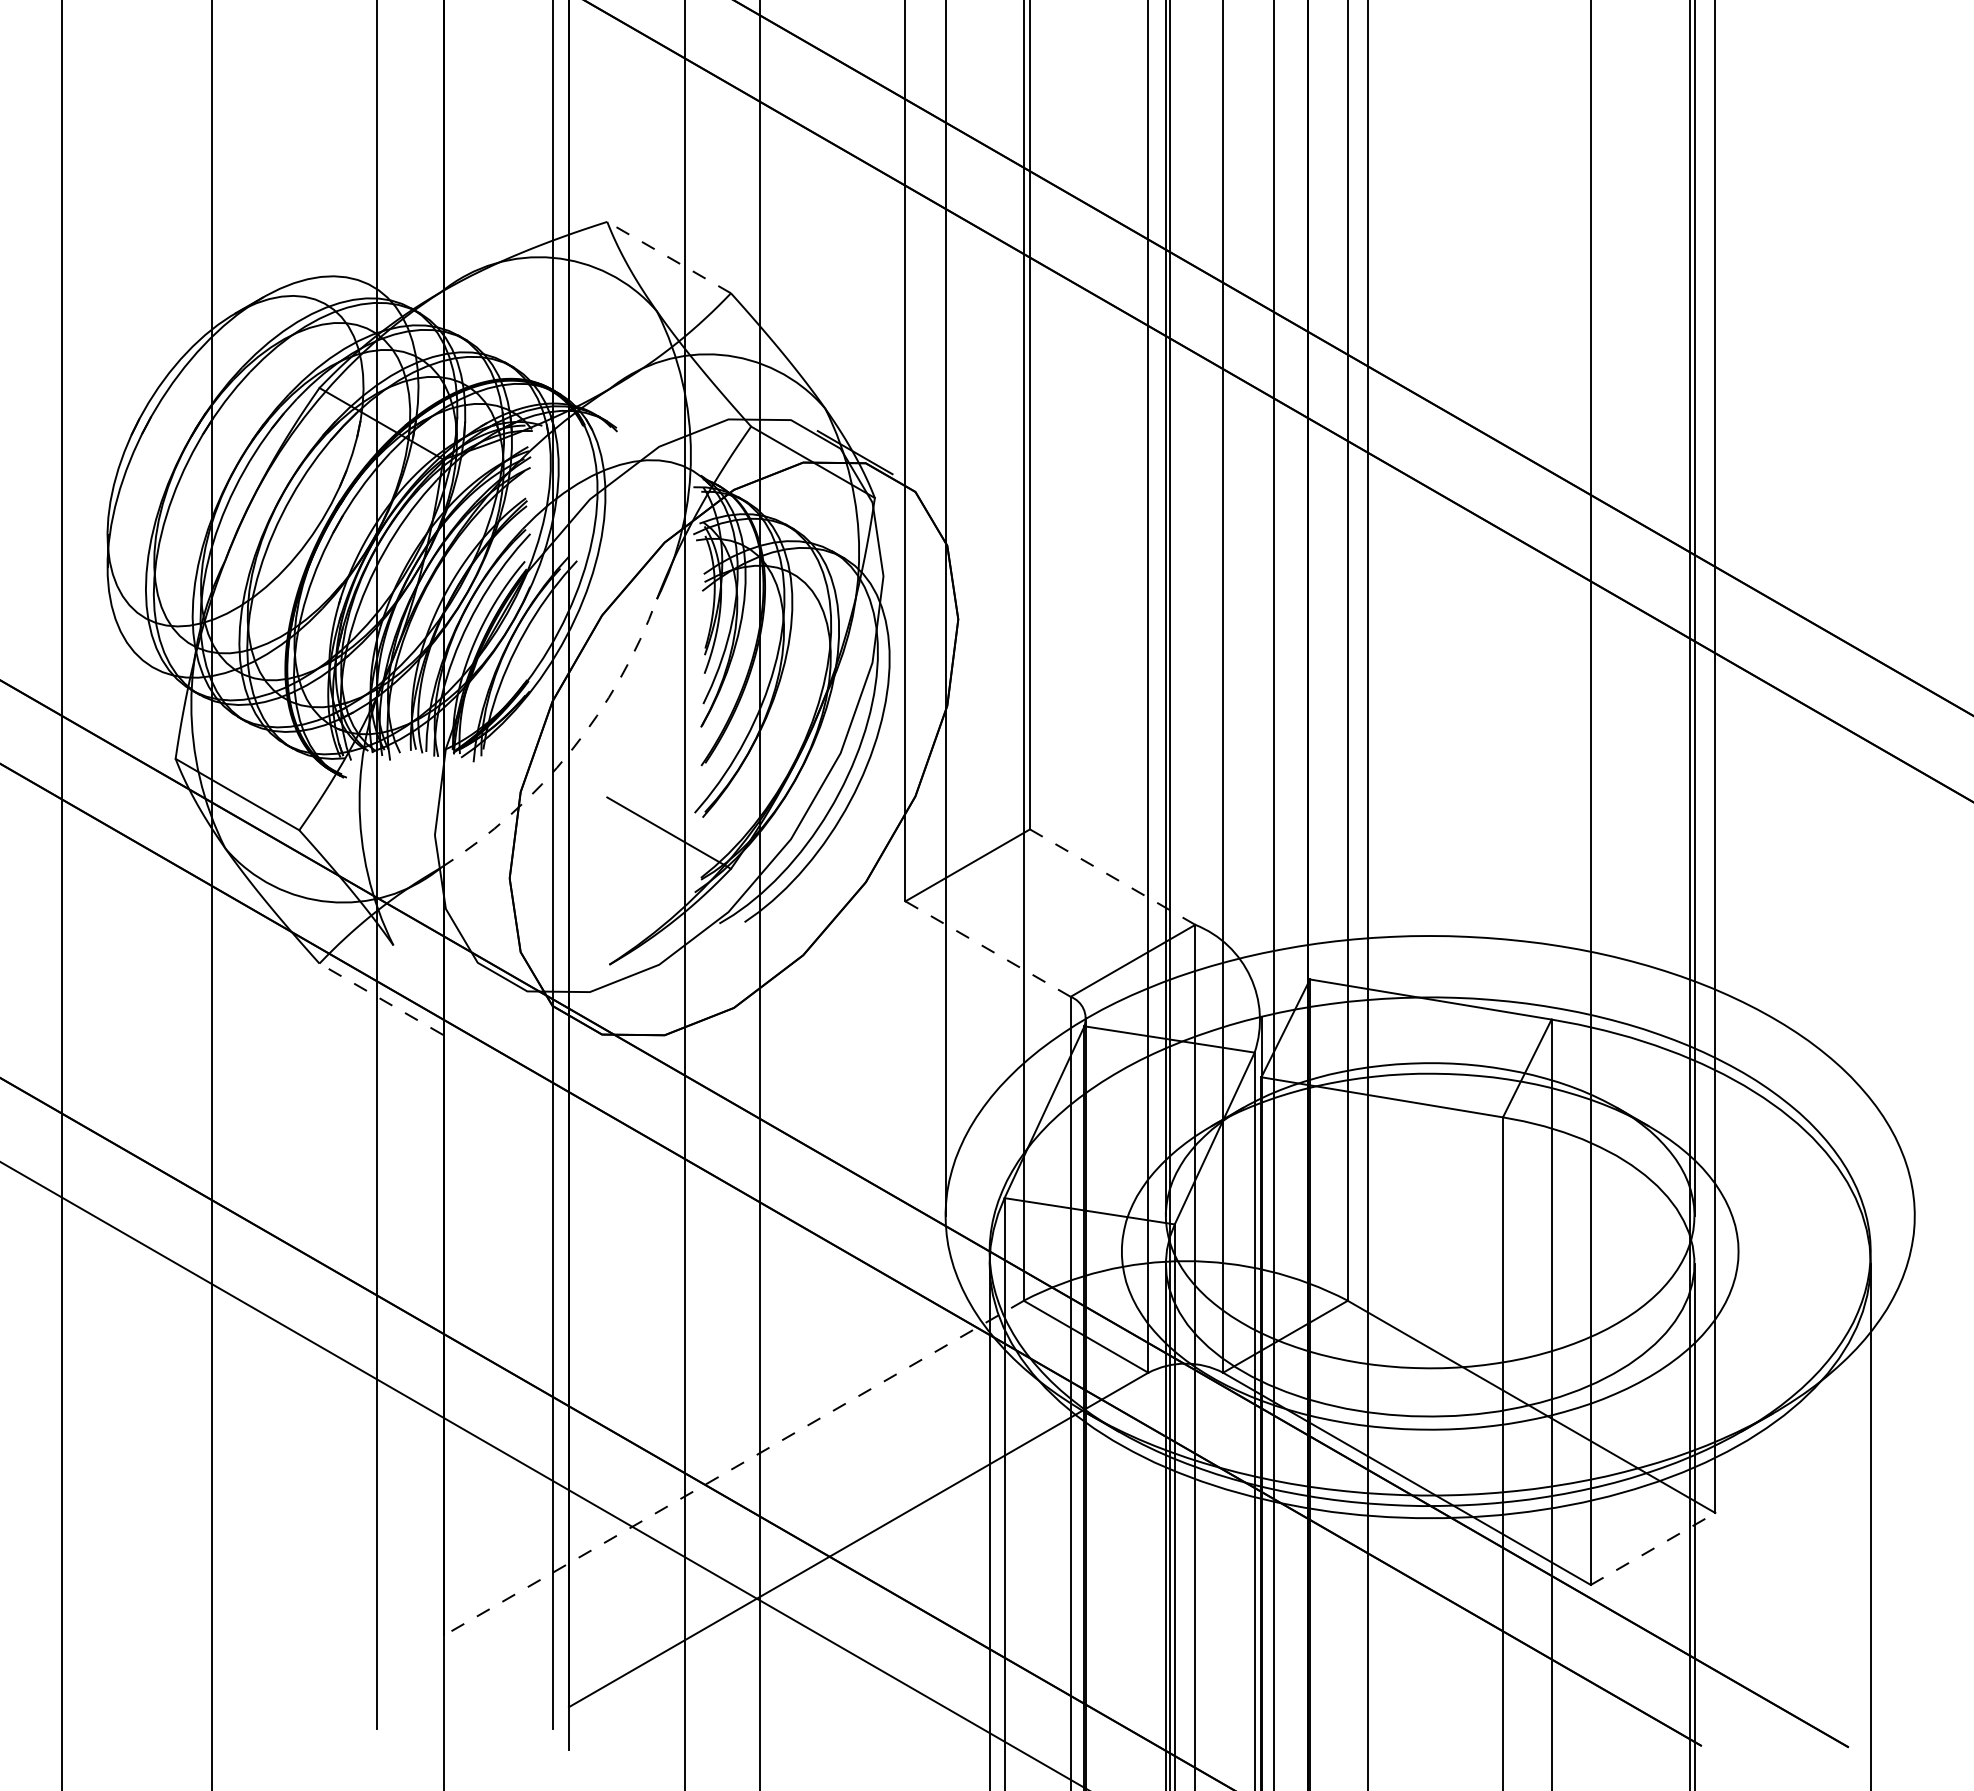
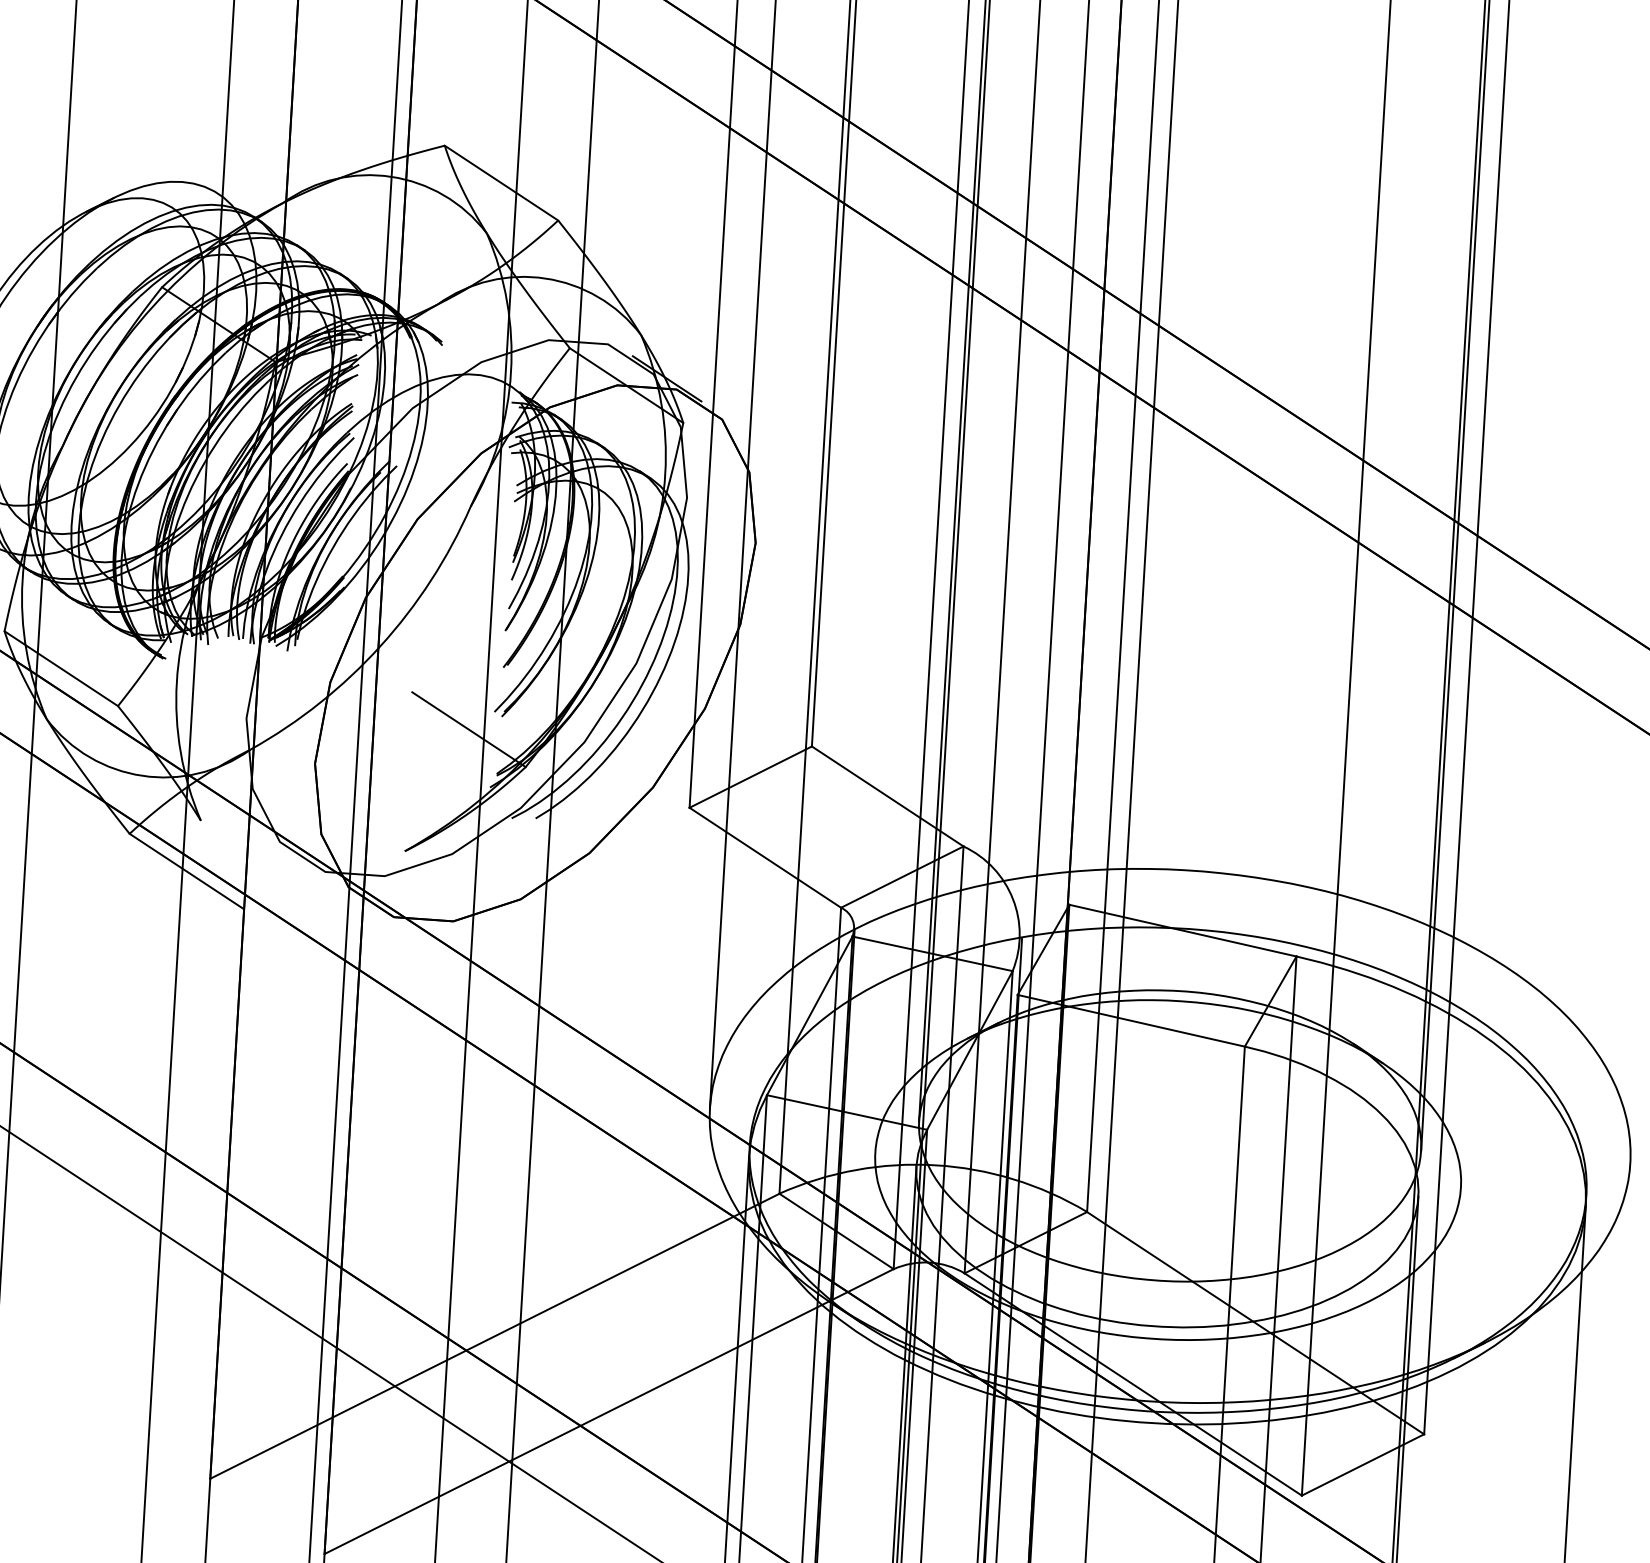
line: (668, 257) -> (500, 182), dashed -> solid
arc: (571, 751) -> (380, 646), dashed -> solid
line: (1112, 876) -> (887, 795), dashed -> solid
line: (988, 949) -> (765, 858), dashed -> solid
line: (380, 999) -> (185, 871), dashed -> solid
line: (734, 1468) -> (495, 1336), dashed -> solid
line: (1653, 1548) -> (1363, 1464), dashed -> solid

